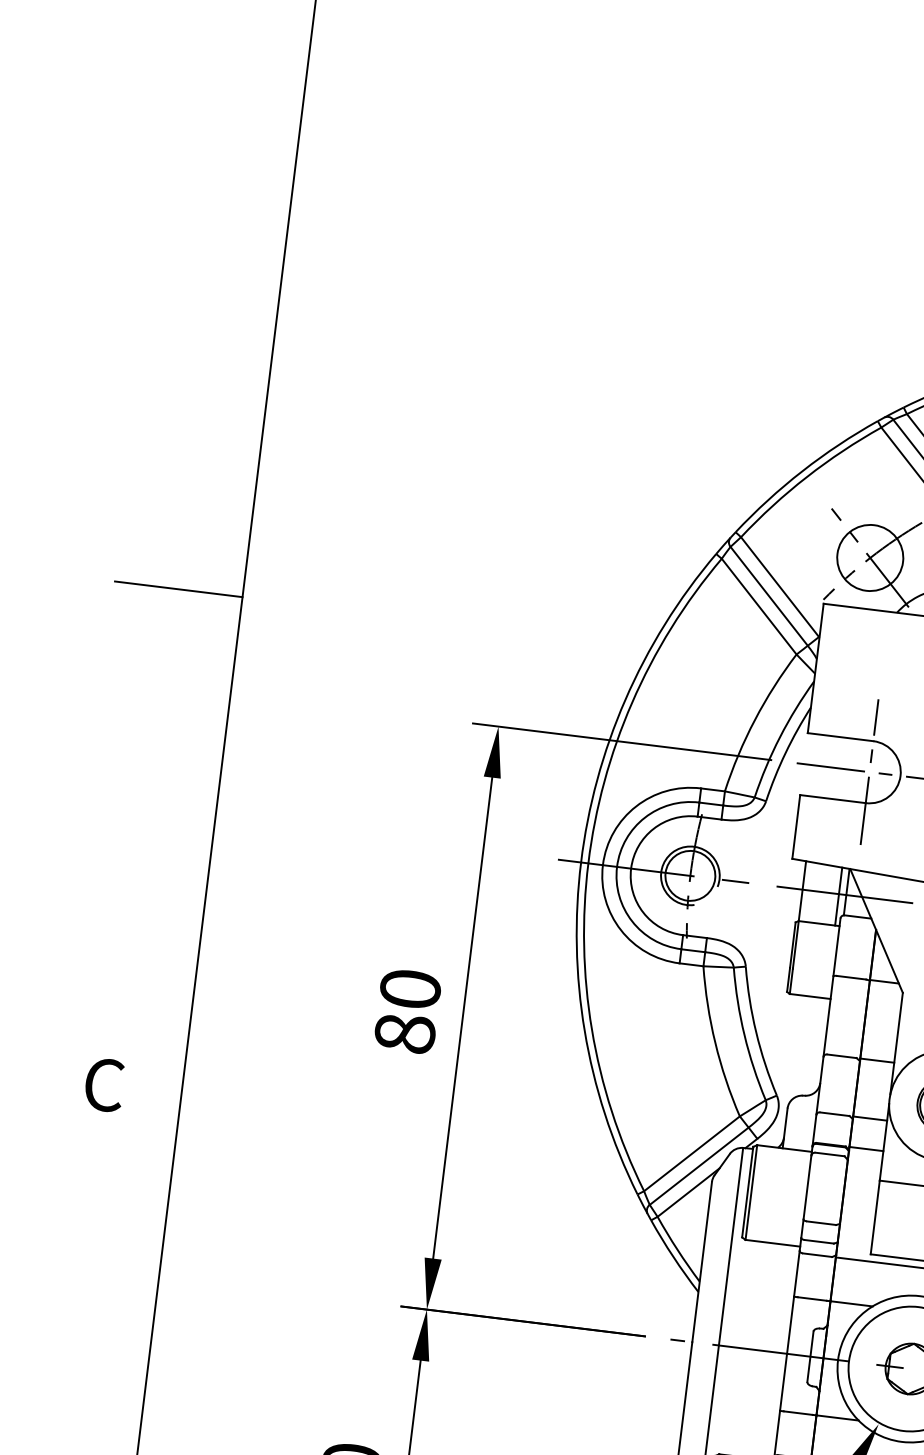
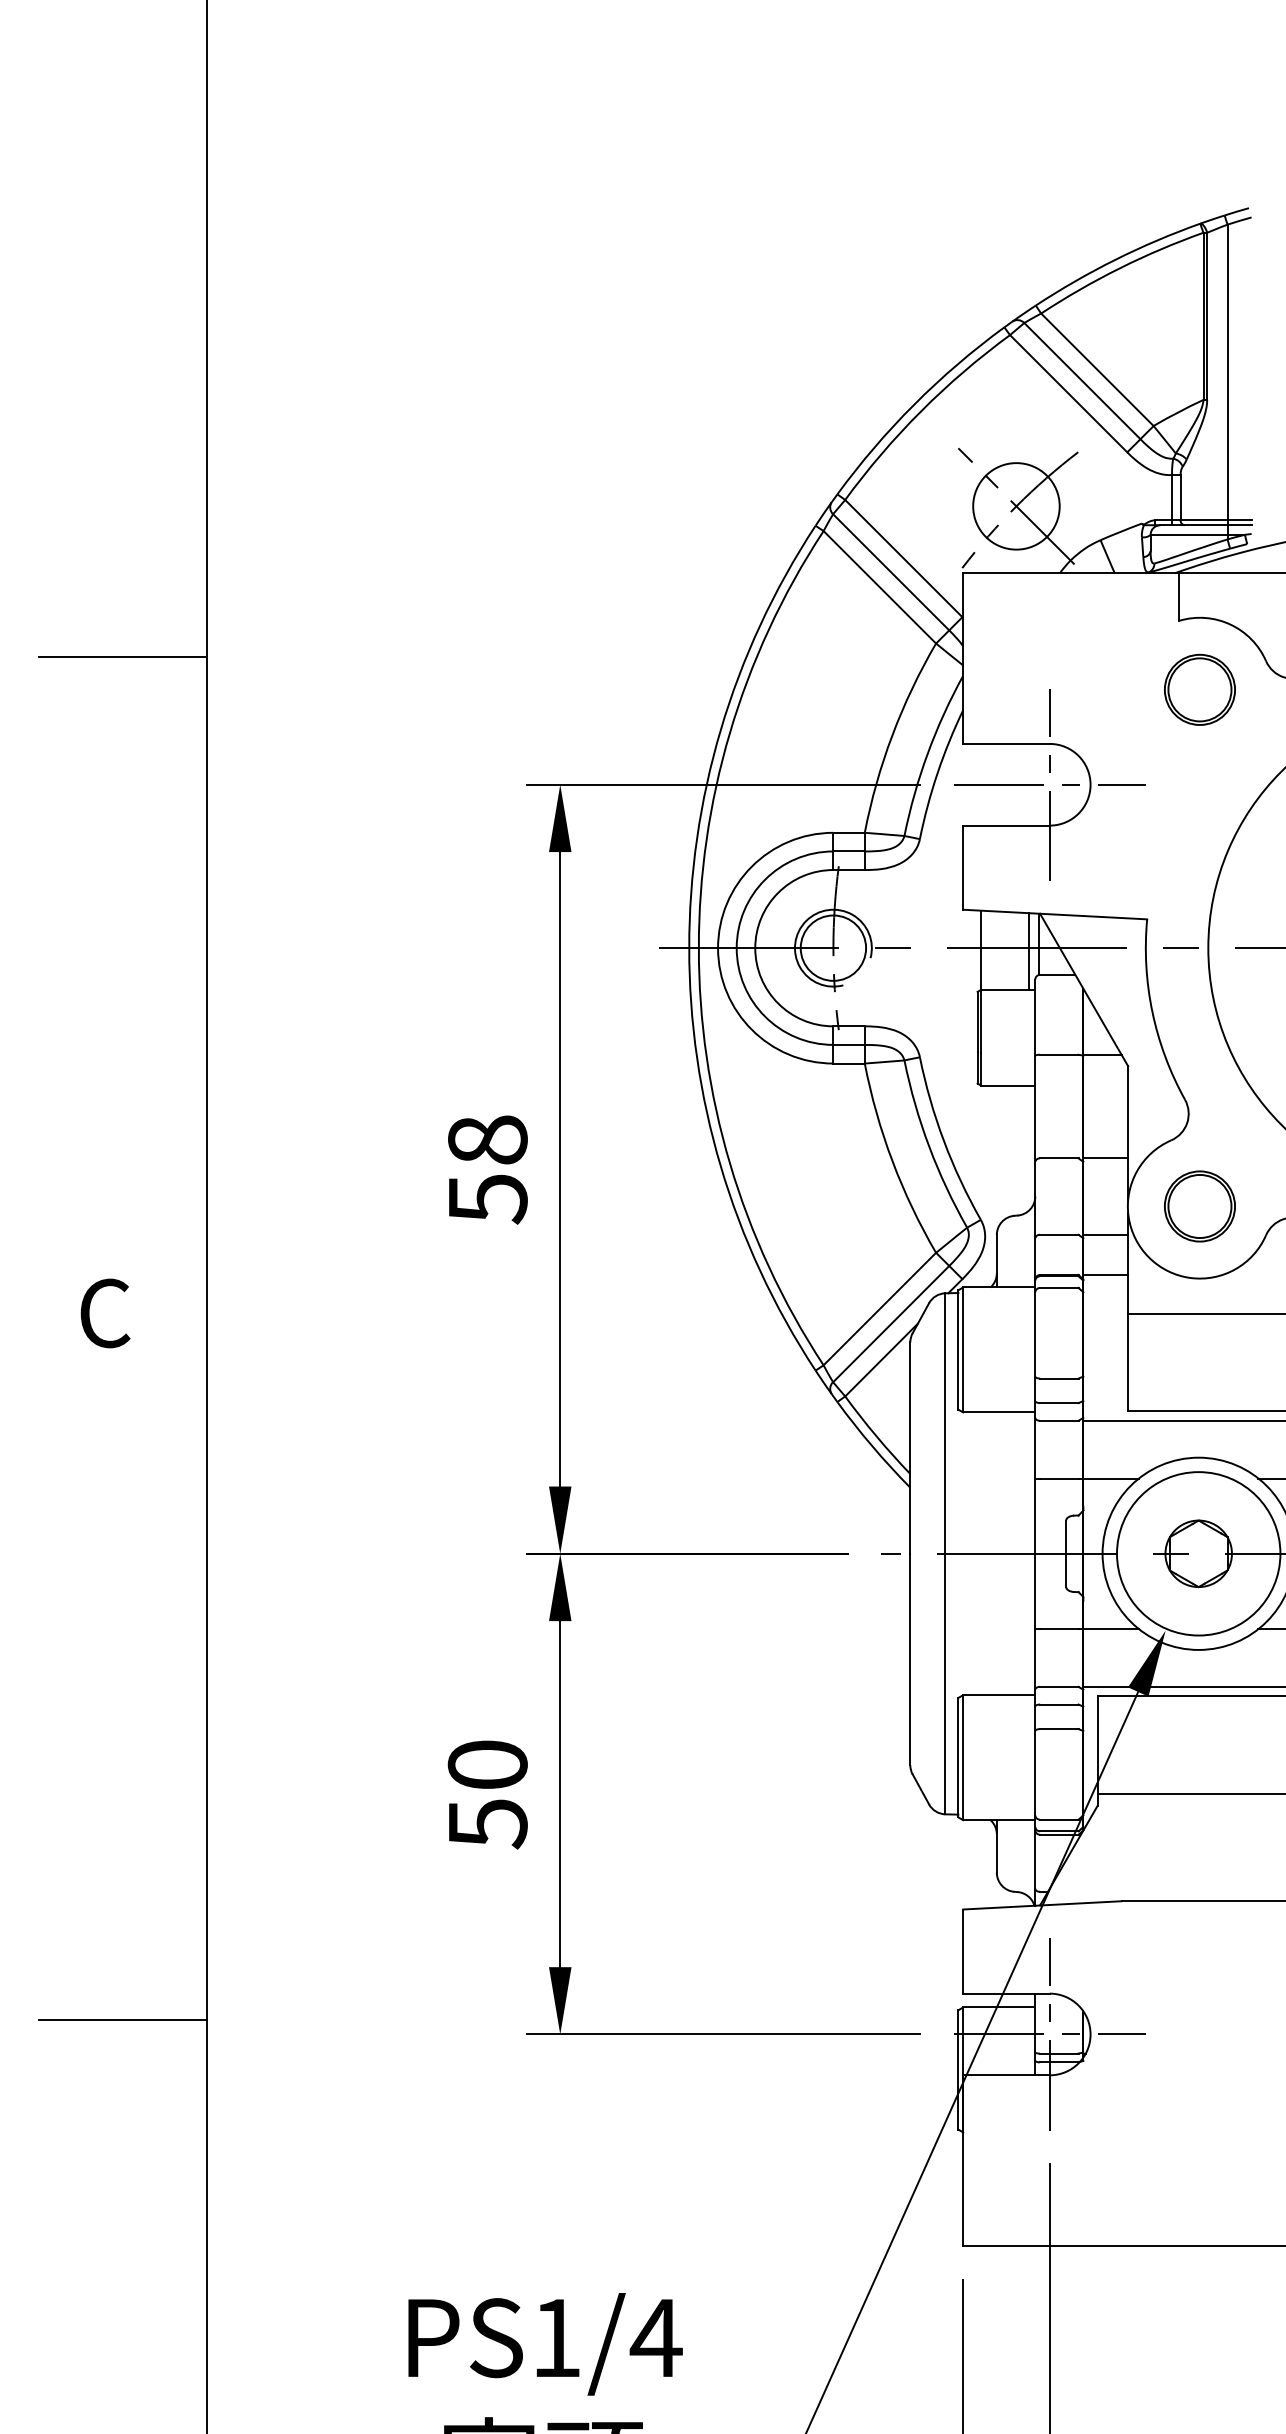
text: (407, 1011) -> (487, 1169), 80 -> 58

